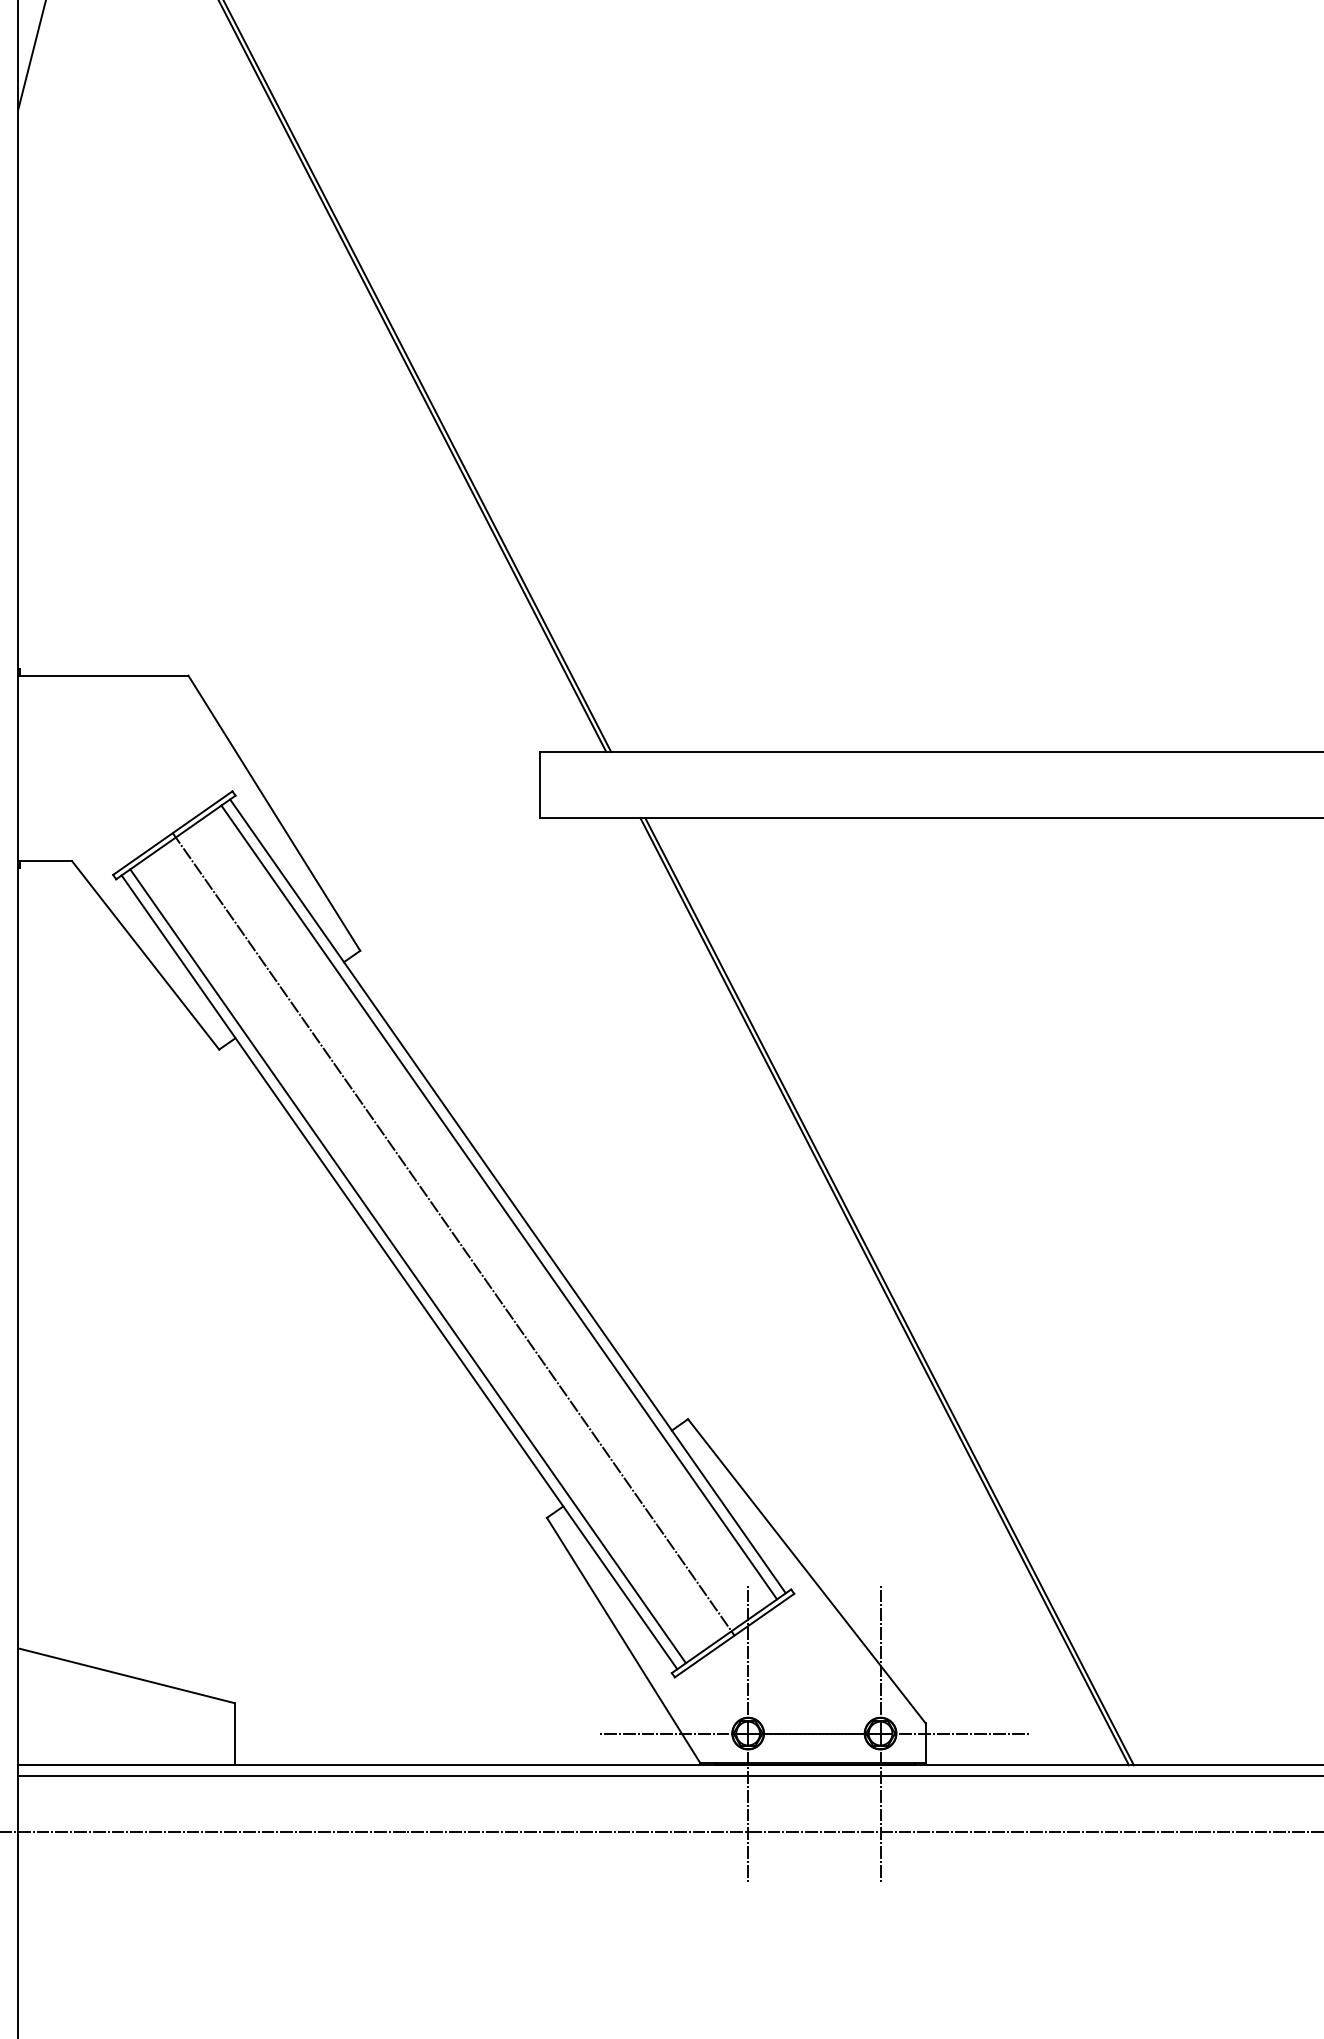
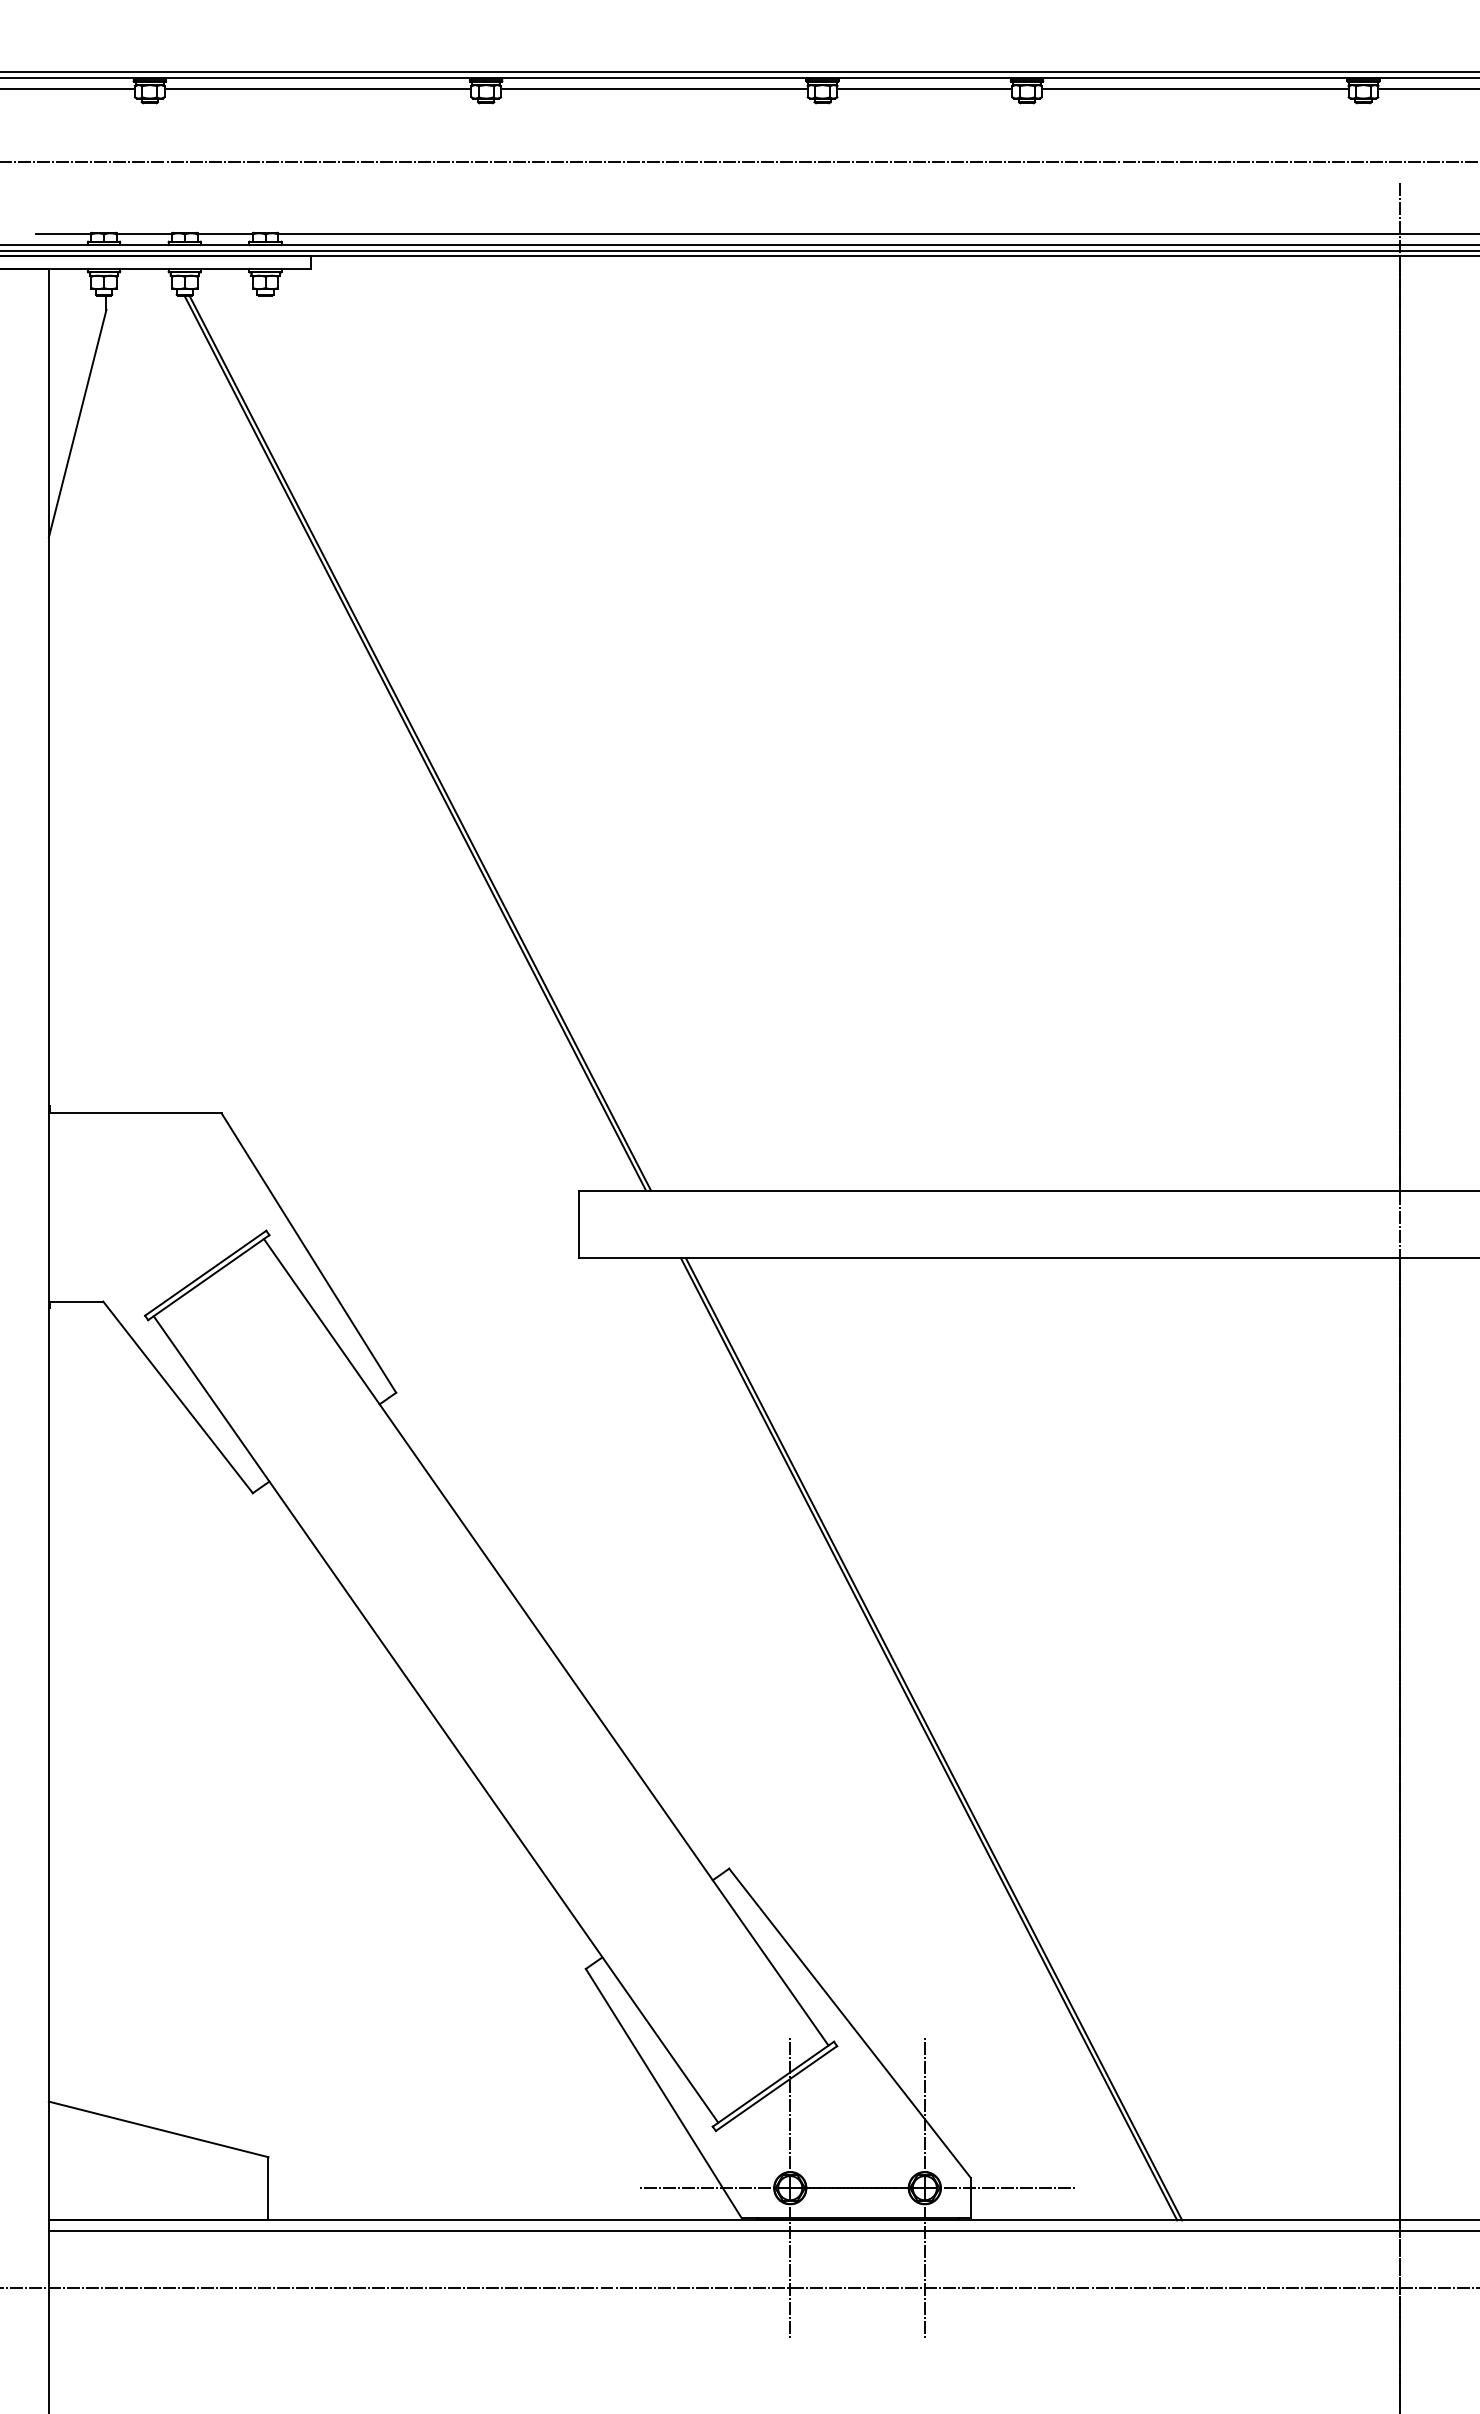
line: (499, 1202) -> (537, 1648), removed
line: (453, 1233) -> (490, 1680), removed
line: (407, 1266) -> (444, 1713), removed

